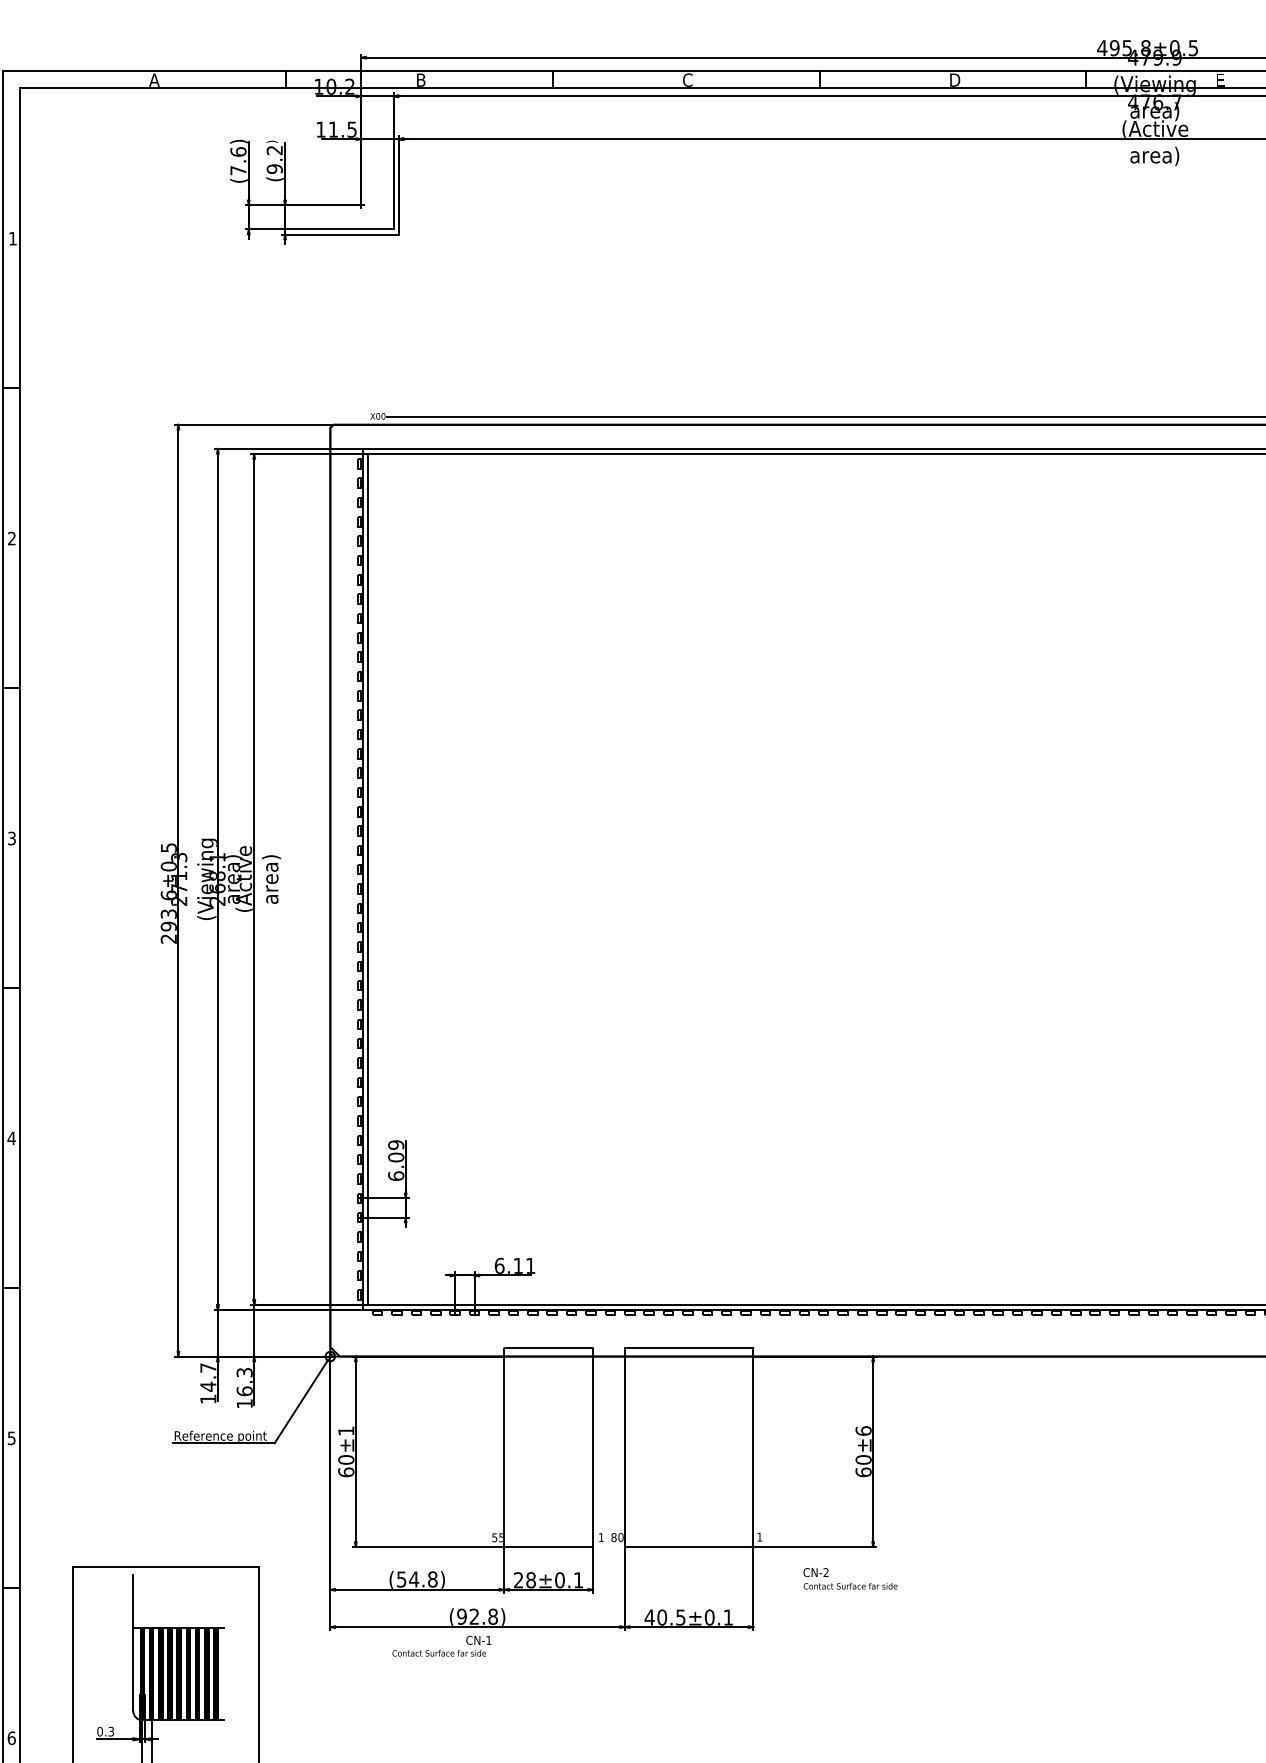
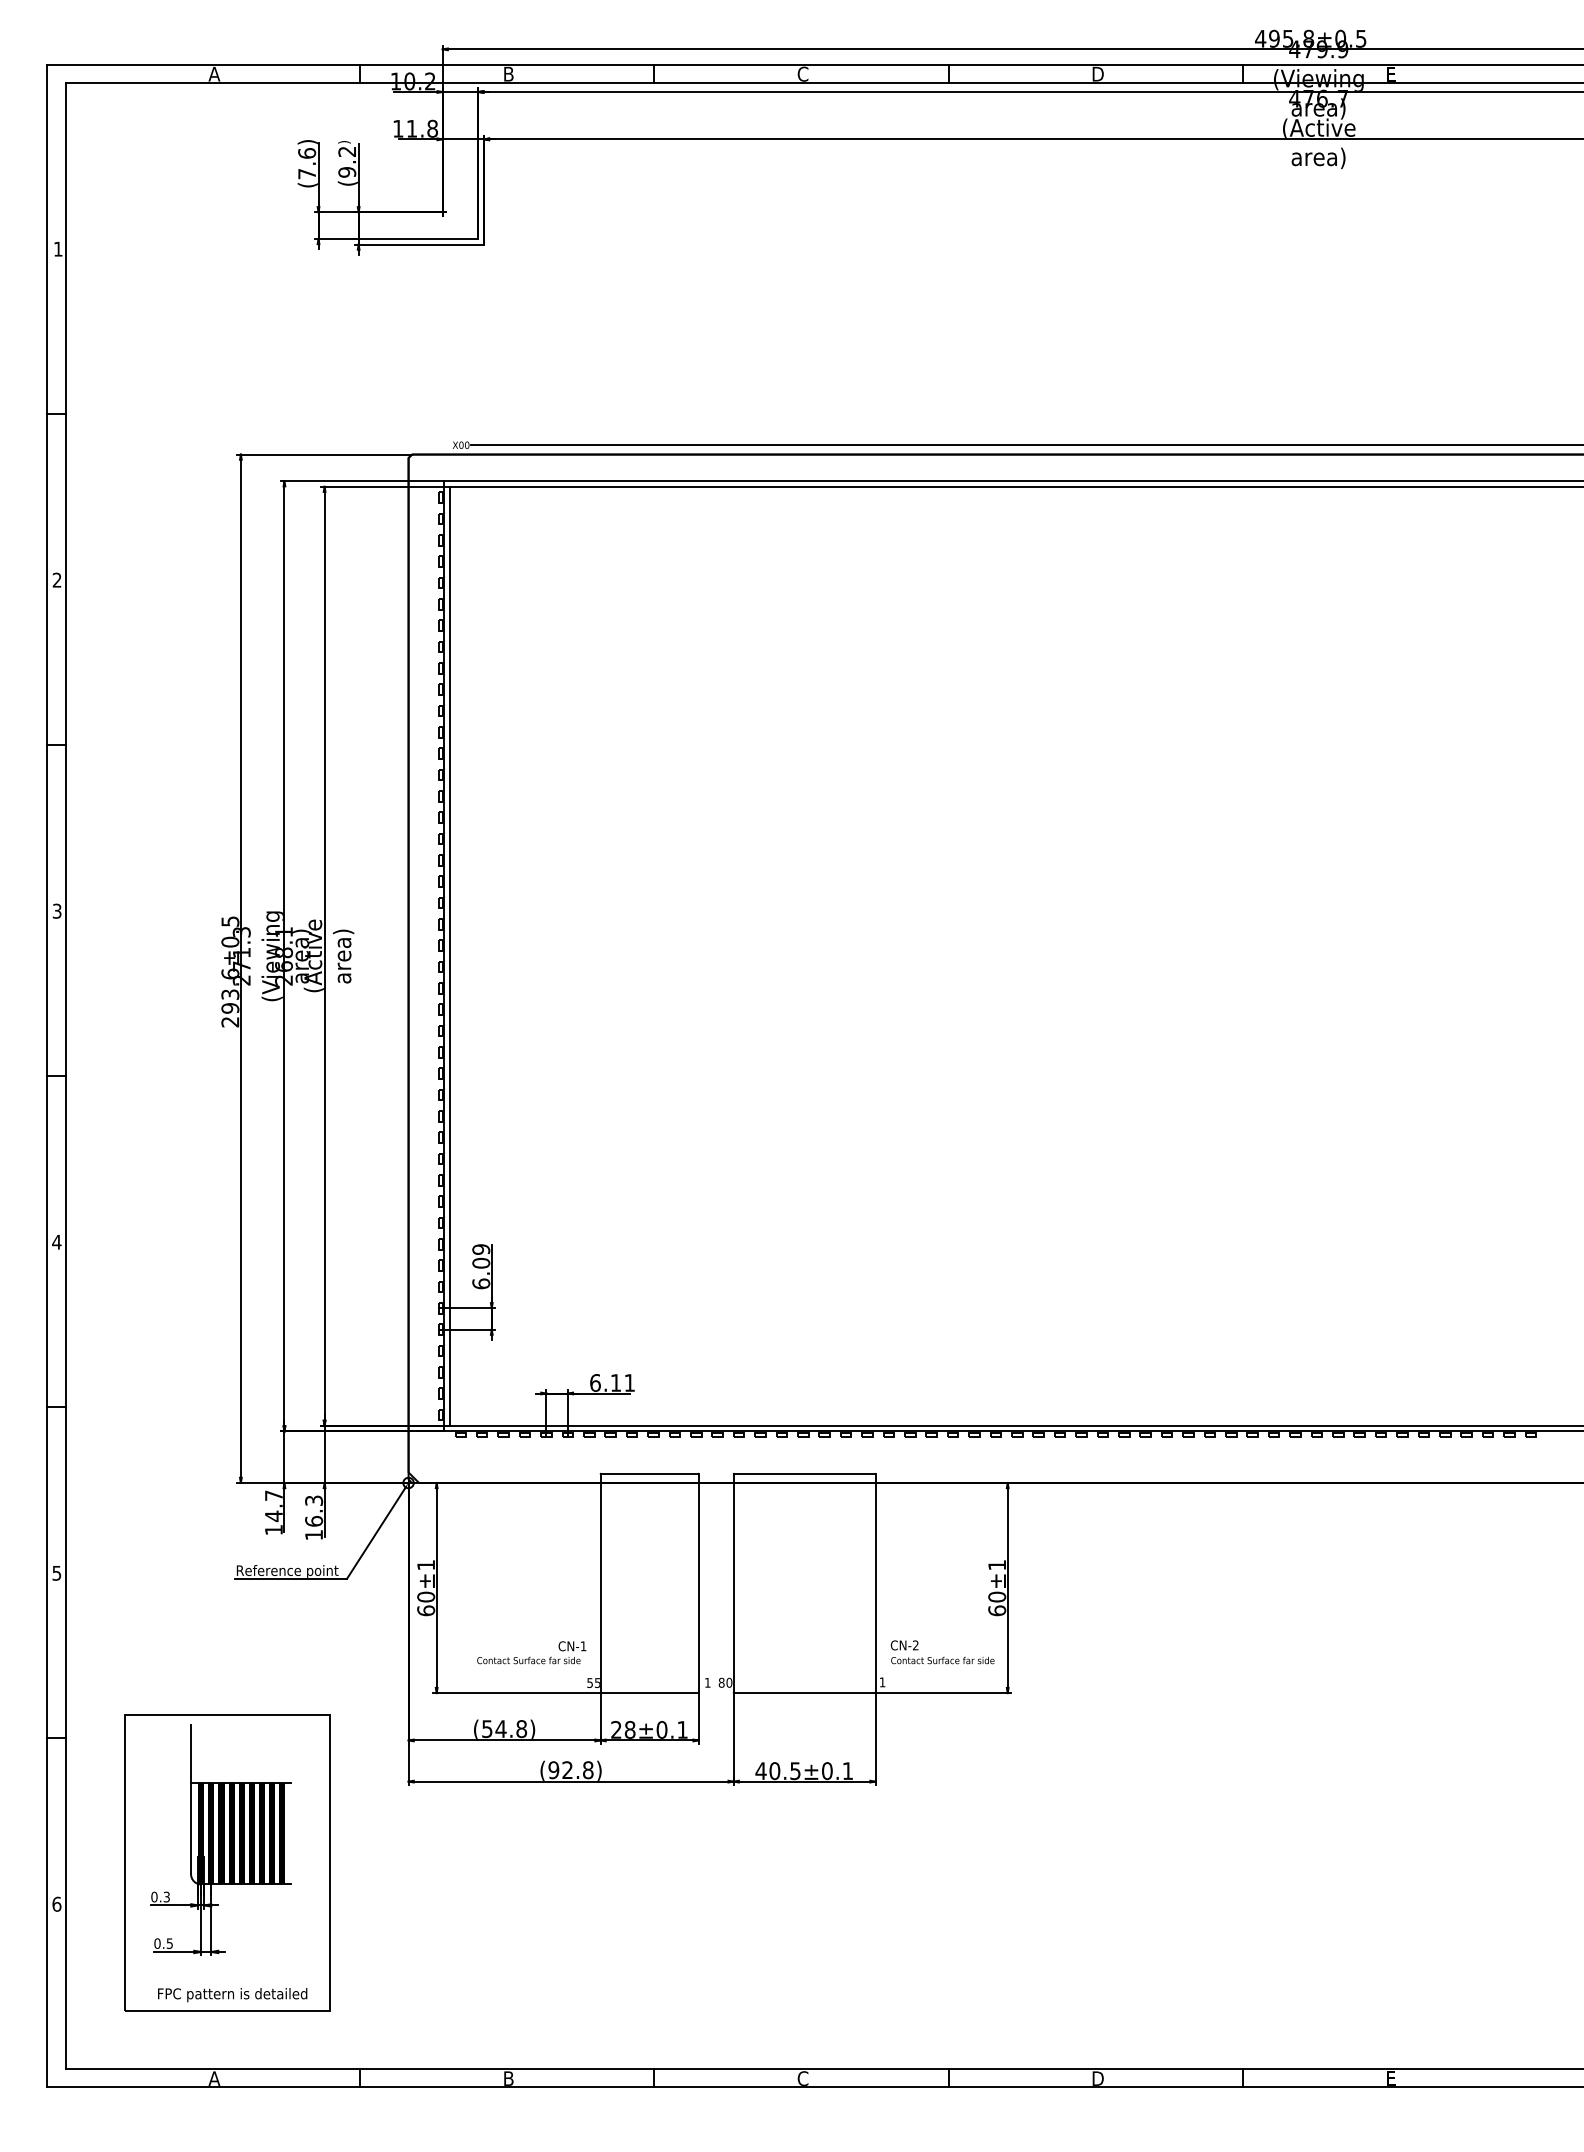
text: (352, 129) -> (432, 128), 11.5 -> 11.8
text: (863, 1430) -> (997, 1564), 60±6 -> 60±1
text: (850, 1578) -> (942, 1652), moved
text: (441, 1646) -> (531, 1652), moved

